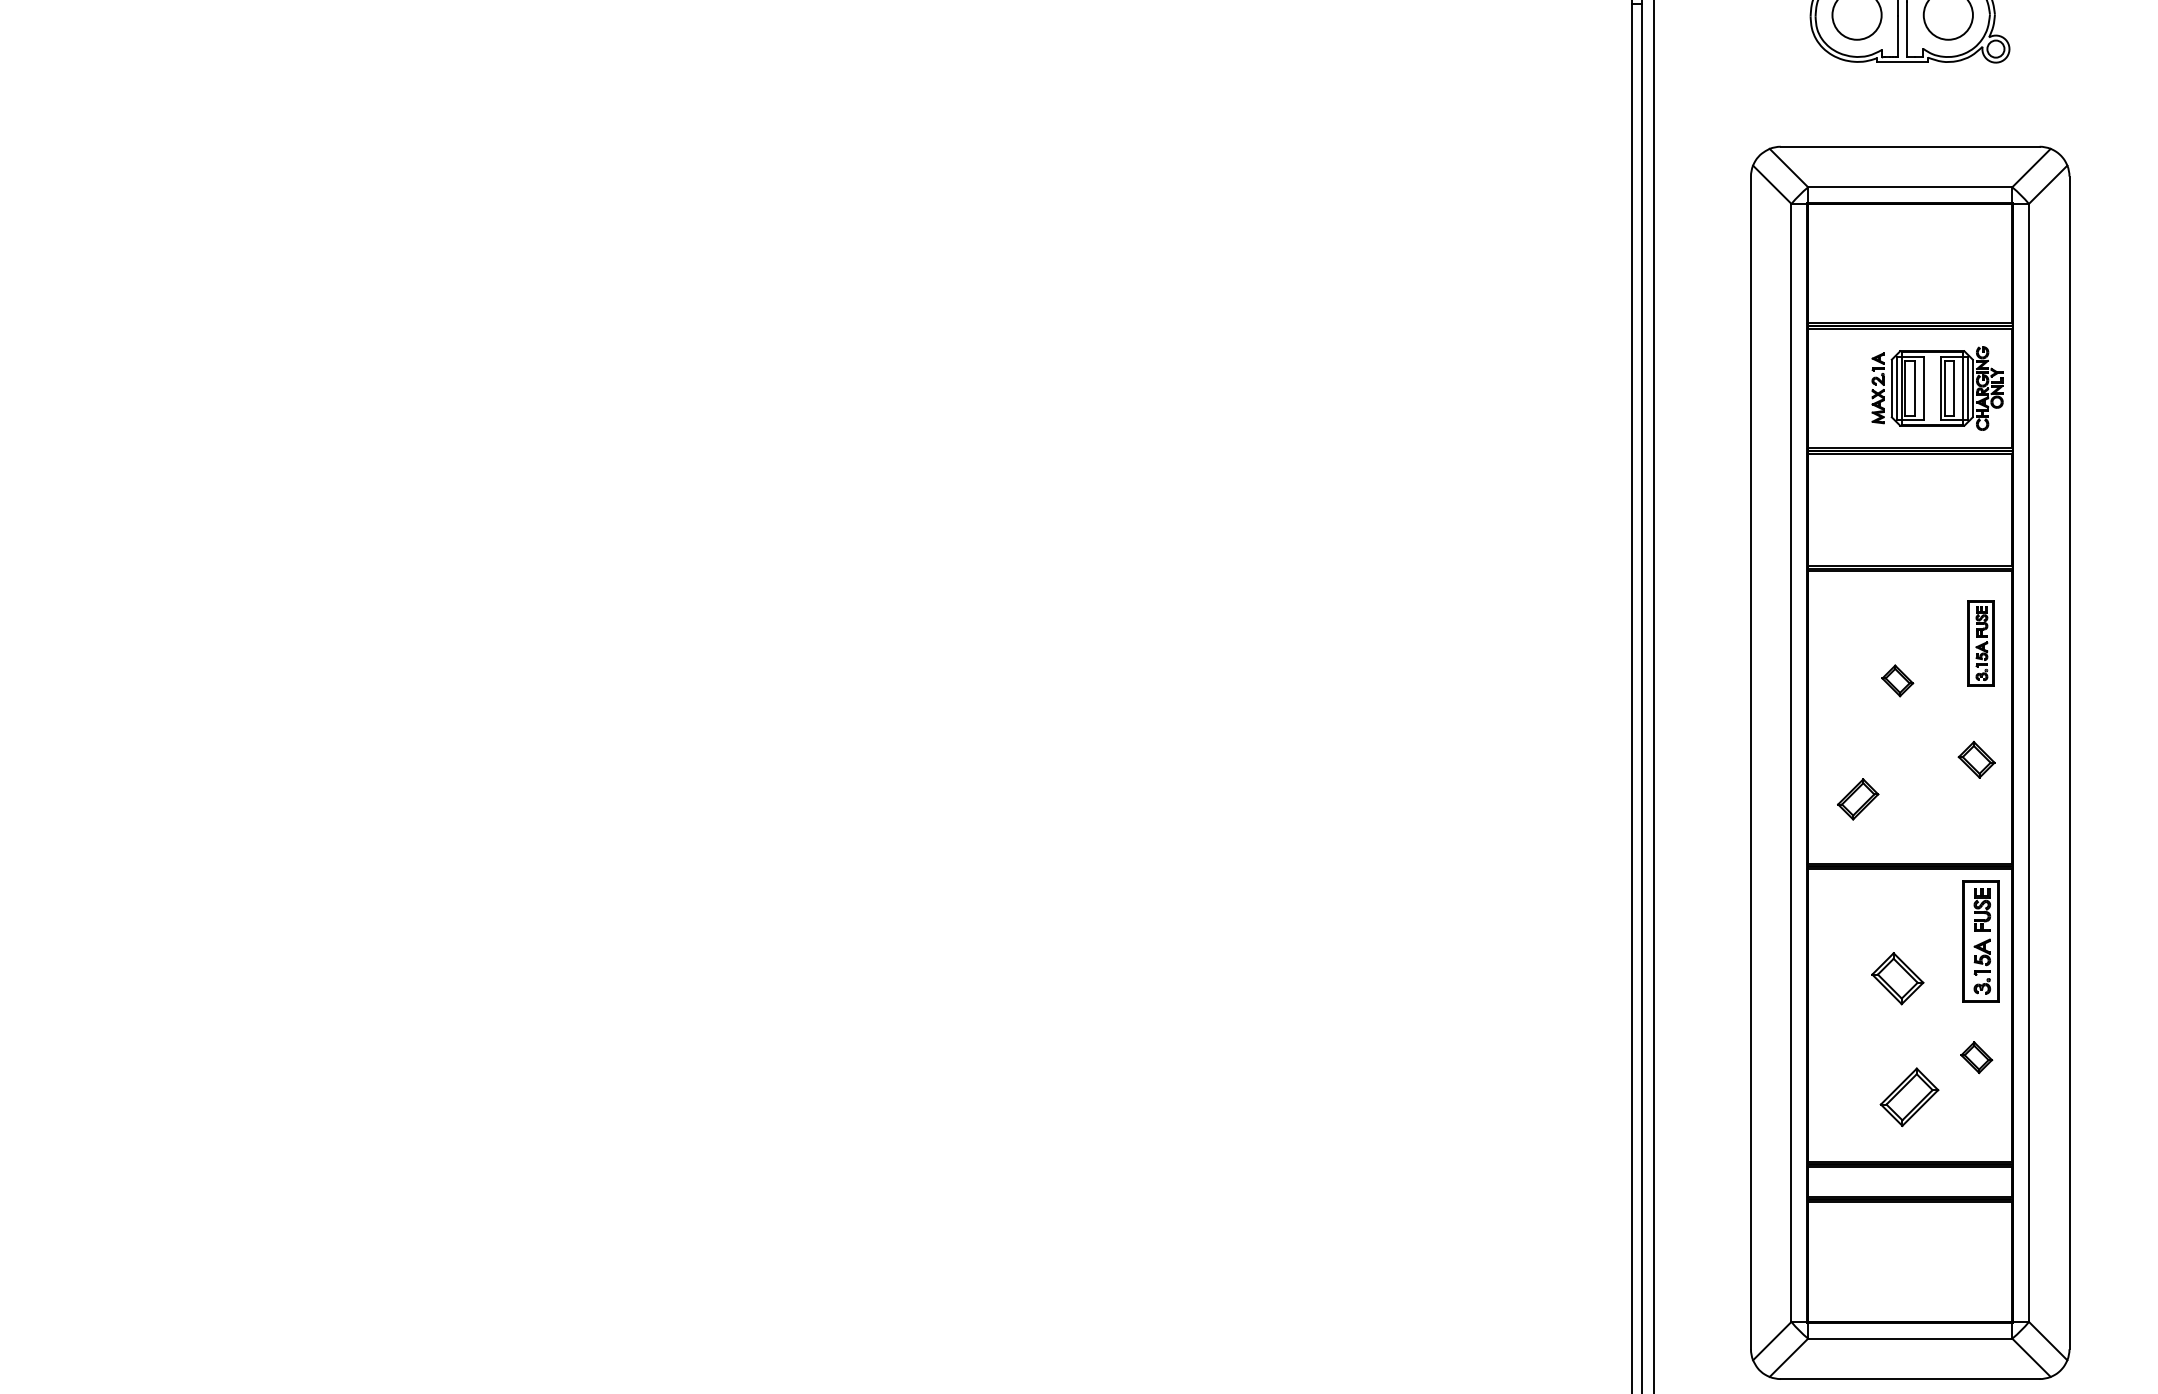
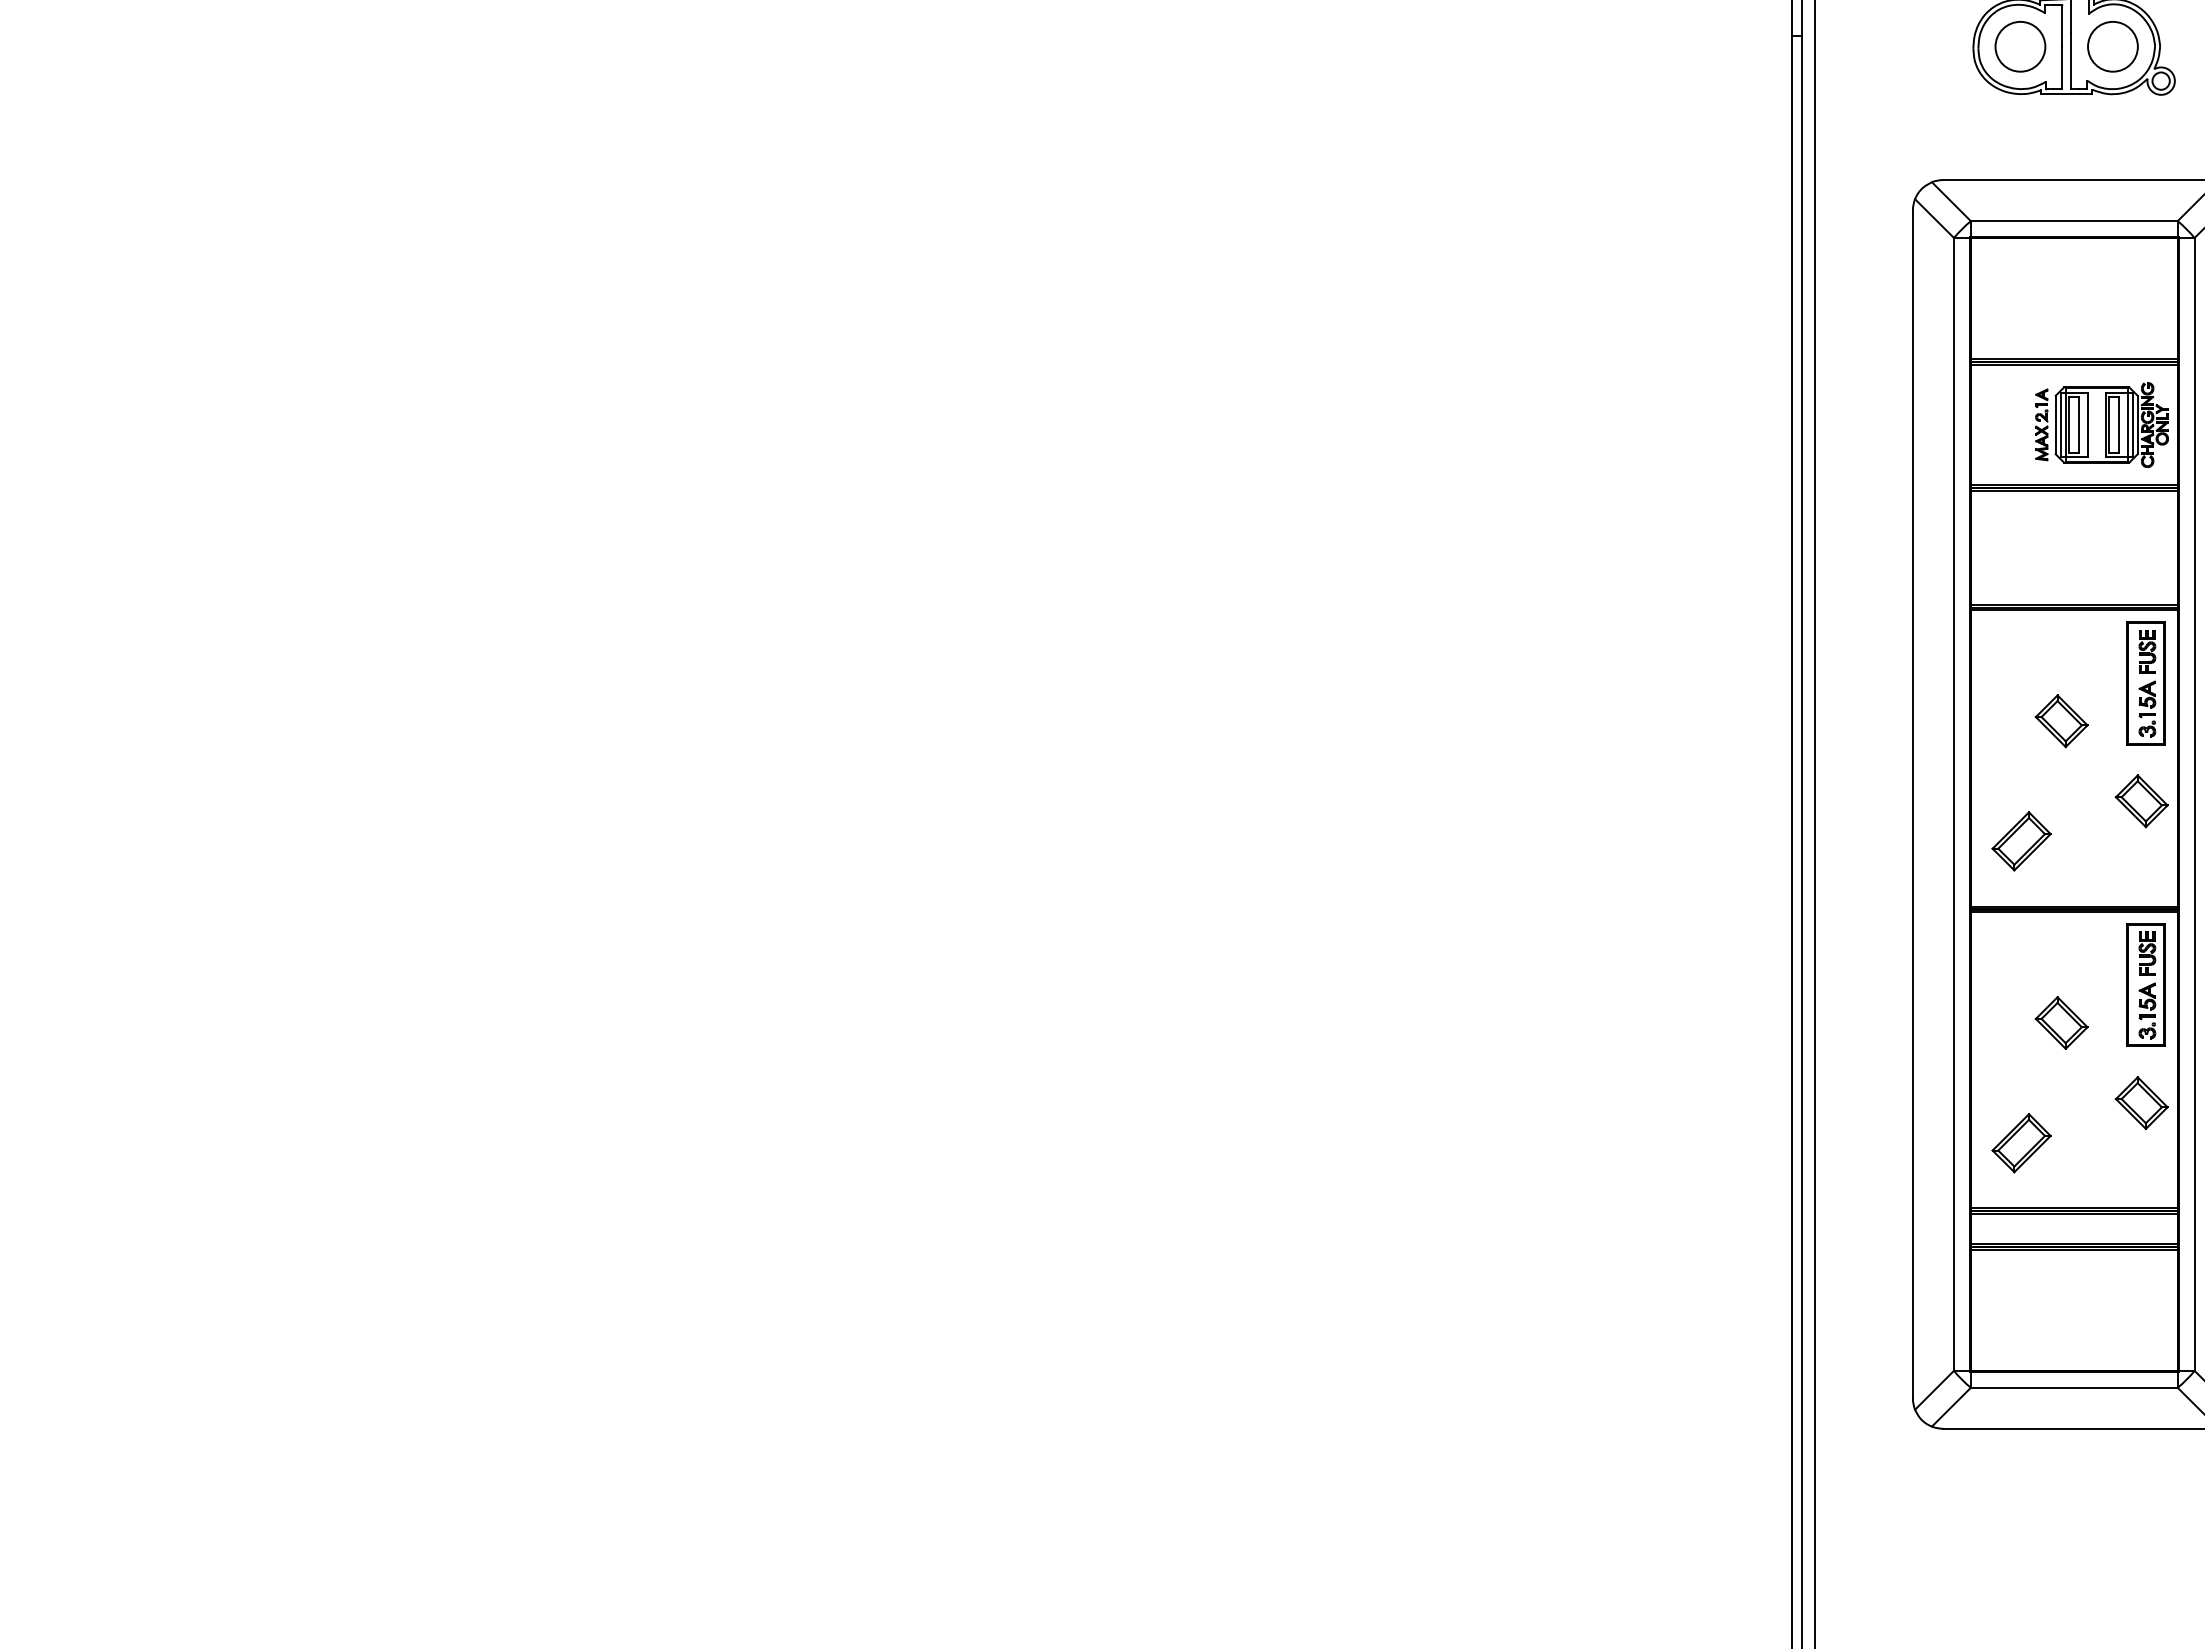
part: (1980, 643) -> (2145, 683), size x1.43
part: (1897, 681) -> (2061, 721), size x1.67
part: (1976, 760) -> (2141, 801), size x1.43
part: (1858, 799) -> (2021, 841), size x1.43
part: (1976, 1057) -> (2141, 1102), size x1.67
part: (1909, 1097) -> (2021, 1143), moved

